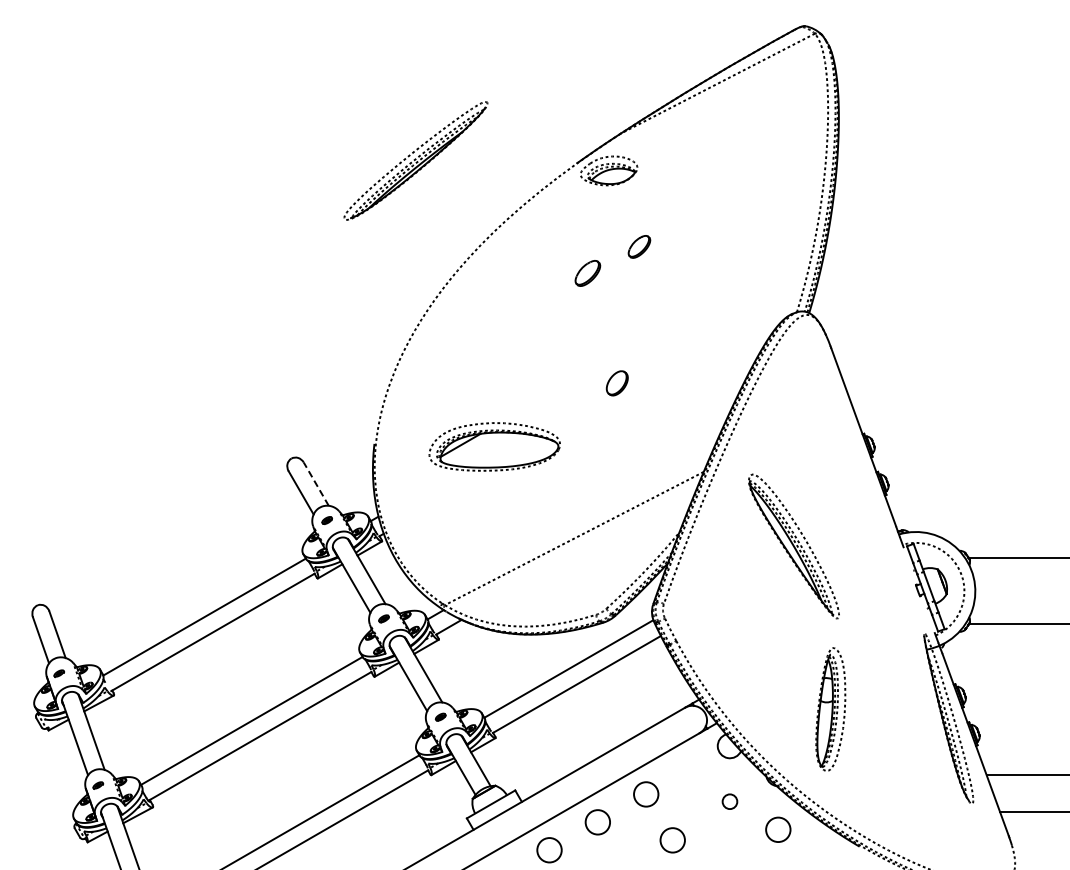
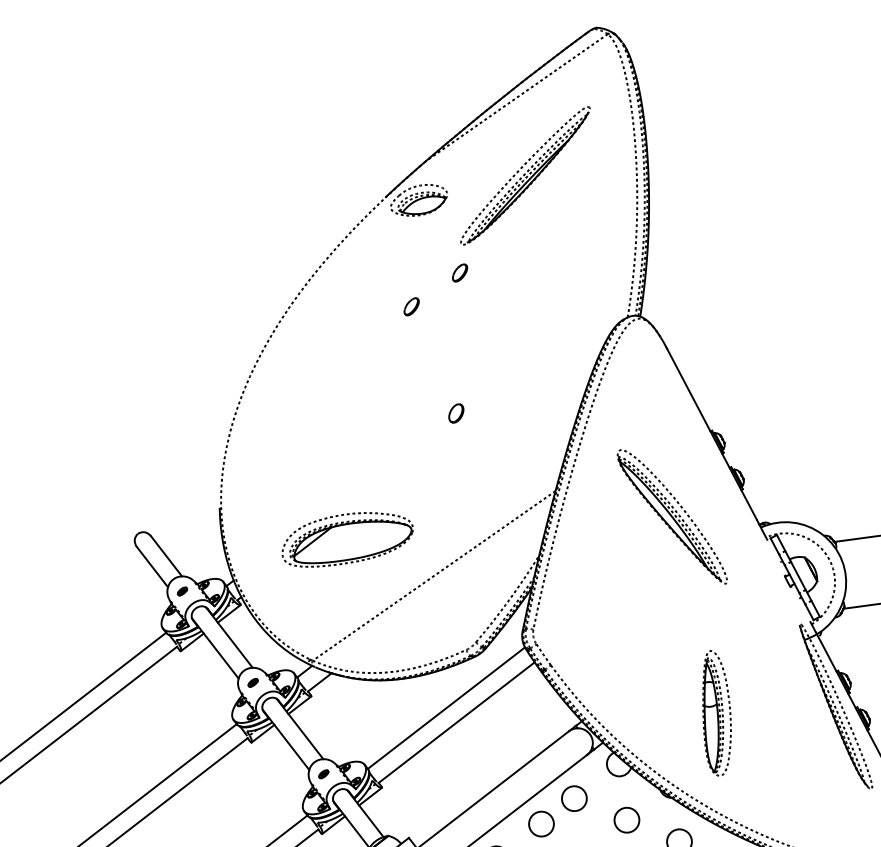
part: (415, 160) -> (524, 175), moved
part: (639, 246) -> (460, 272), size x0.71
part: (587, 273) -> (411, 306), size x0.62
part: (617, 382) -> (456, 412), size x0.71
part: (494, 446) -> (347, 538), moved
line: (316, 484) -> (166, 556), dashed -> solid
part: (793, 546) -> (671, 517), moved
circle: (681, 773) -> (574, 798), added
circle: (729, 801) -> (626, 819), size x1.67

